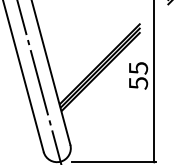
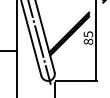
text: (136, 82) -> (87, 41), 55 -> 85

